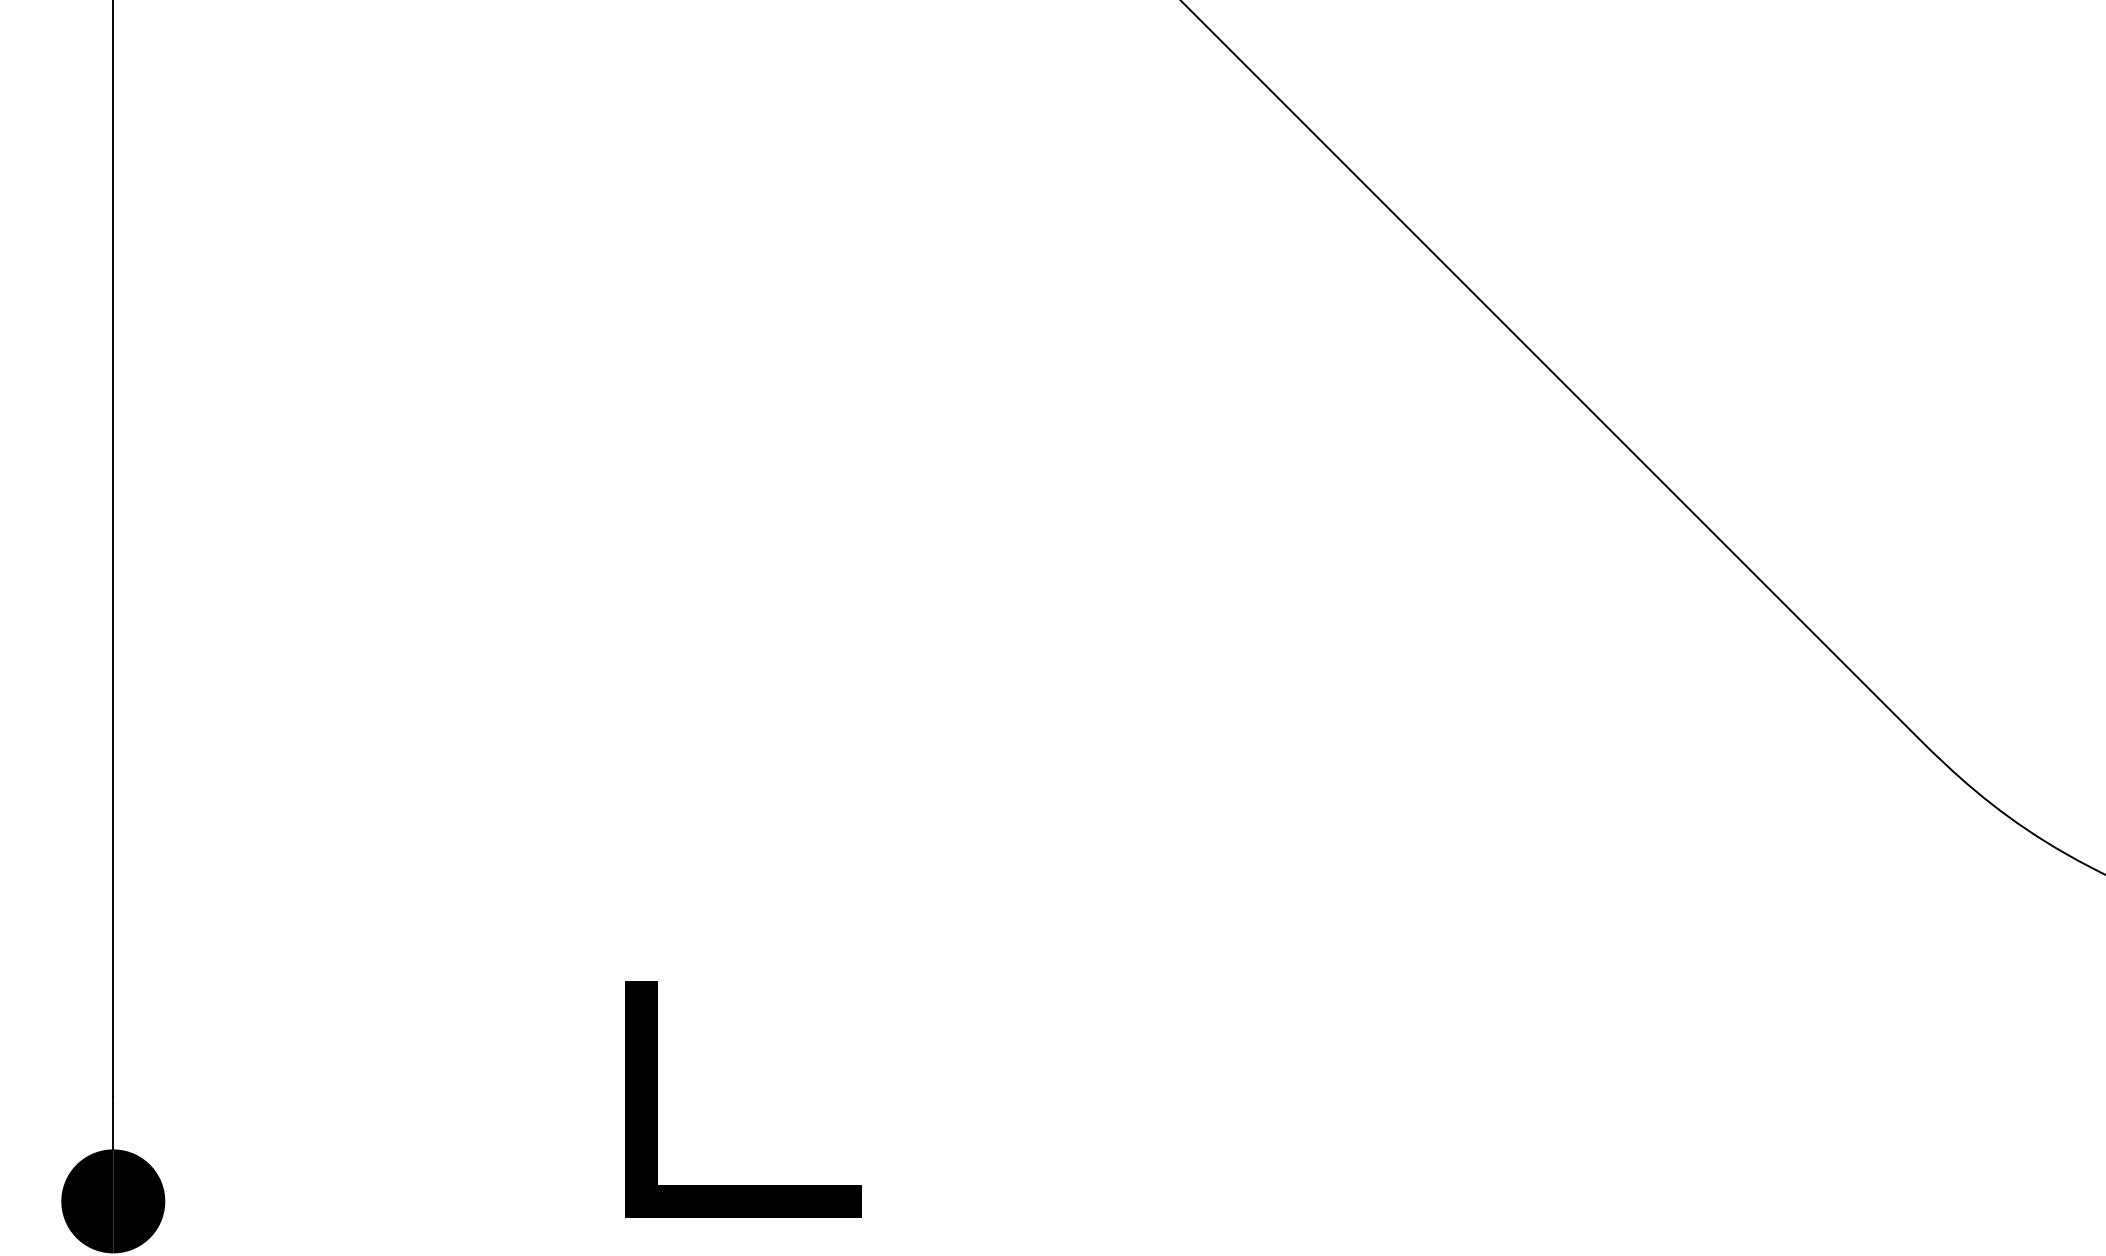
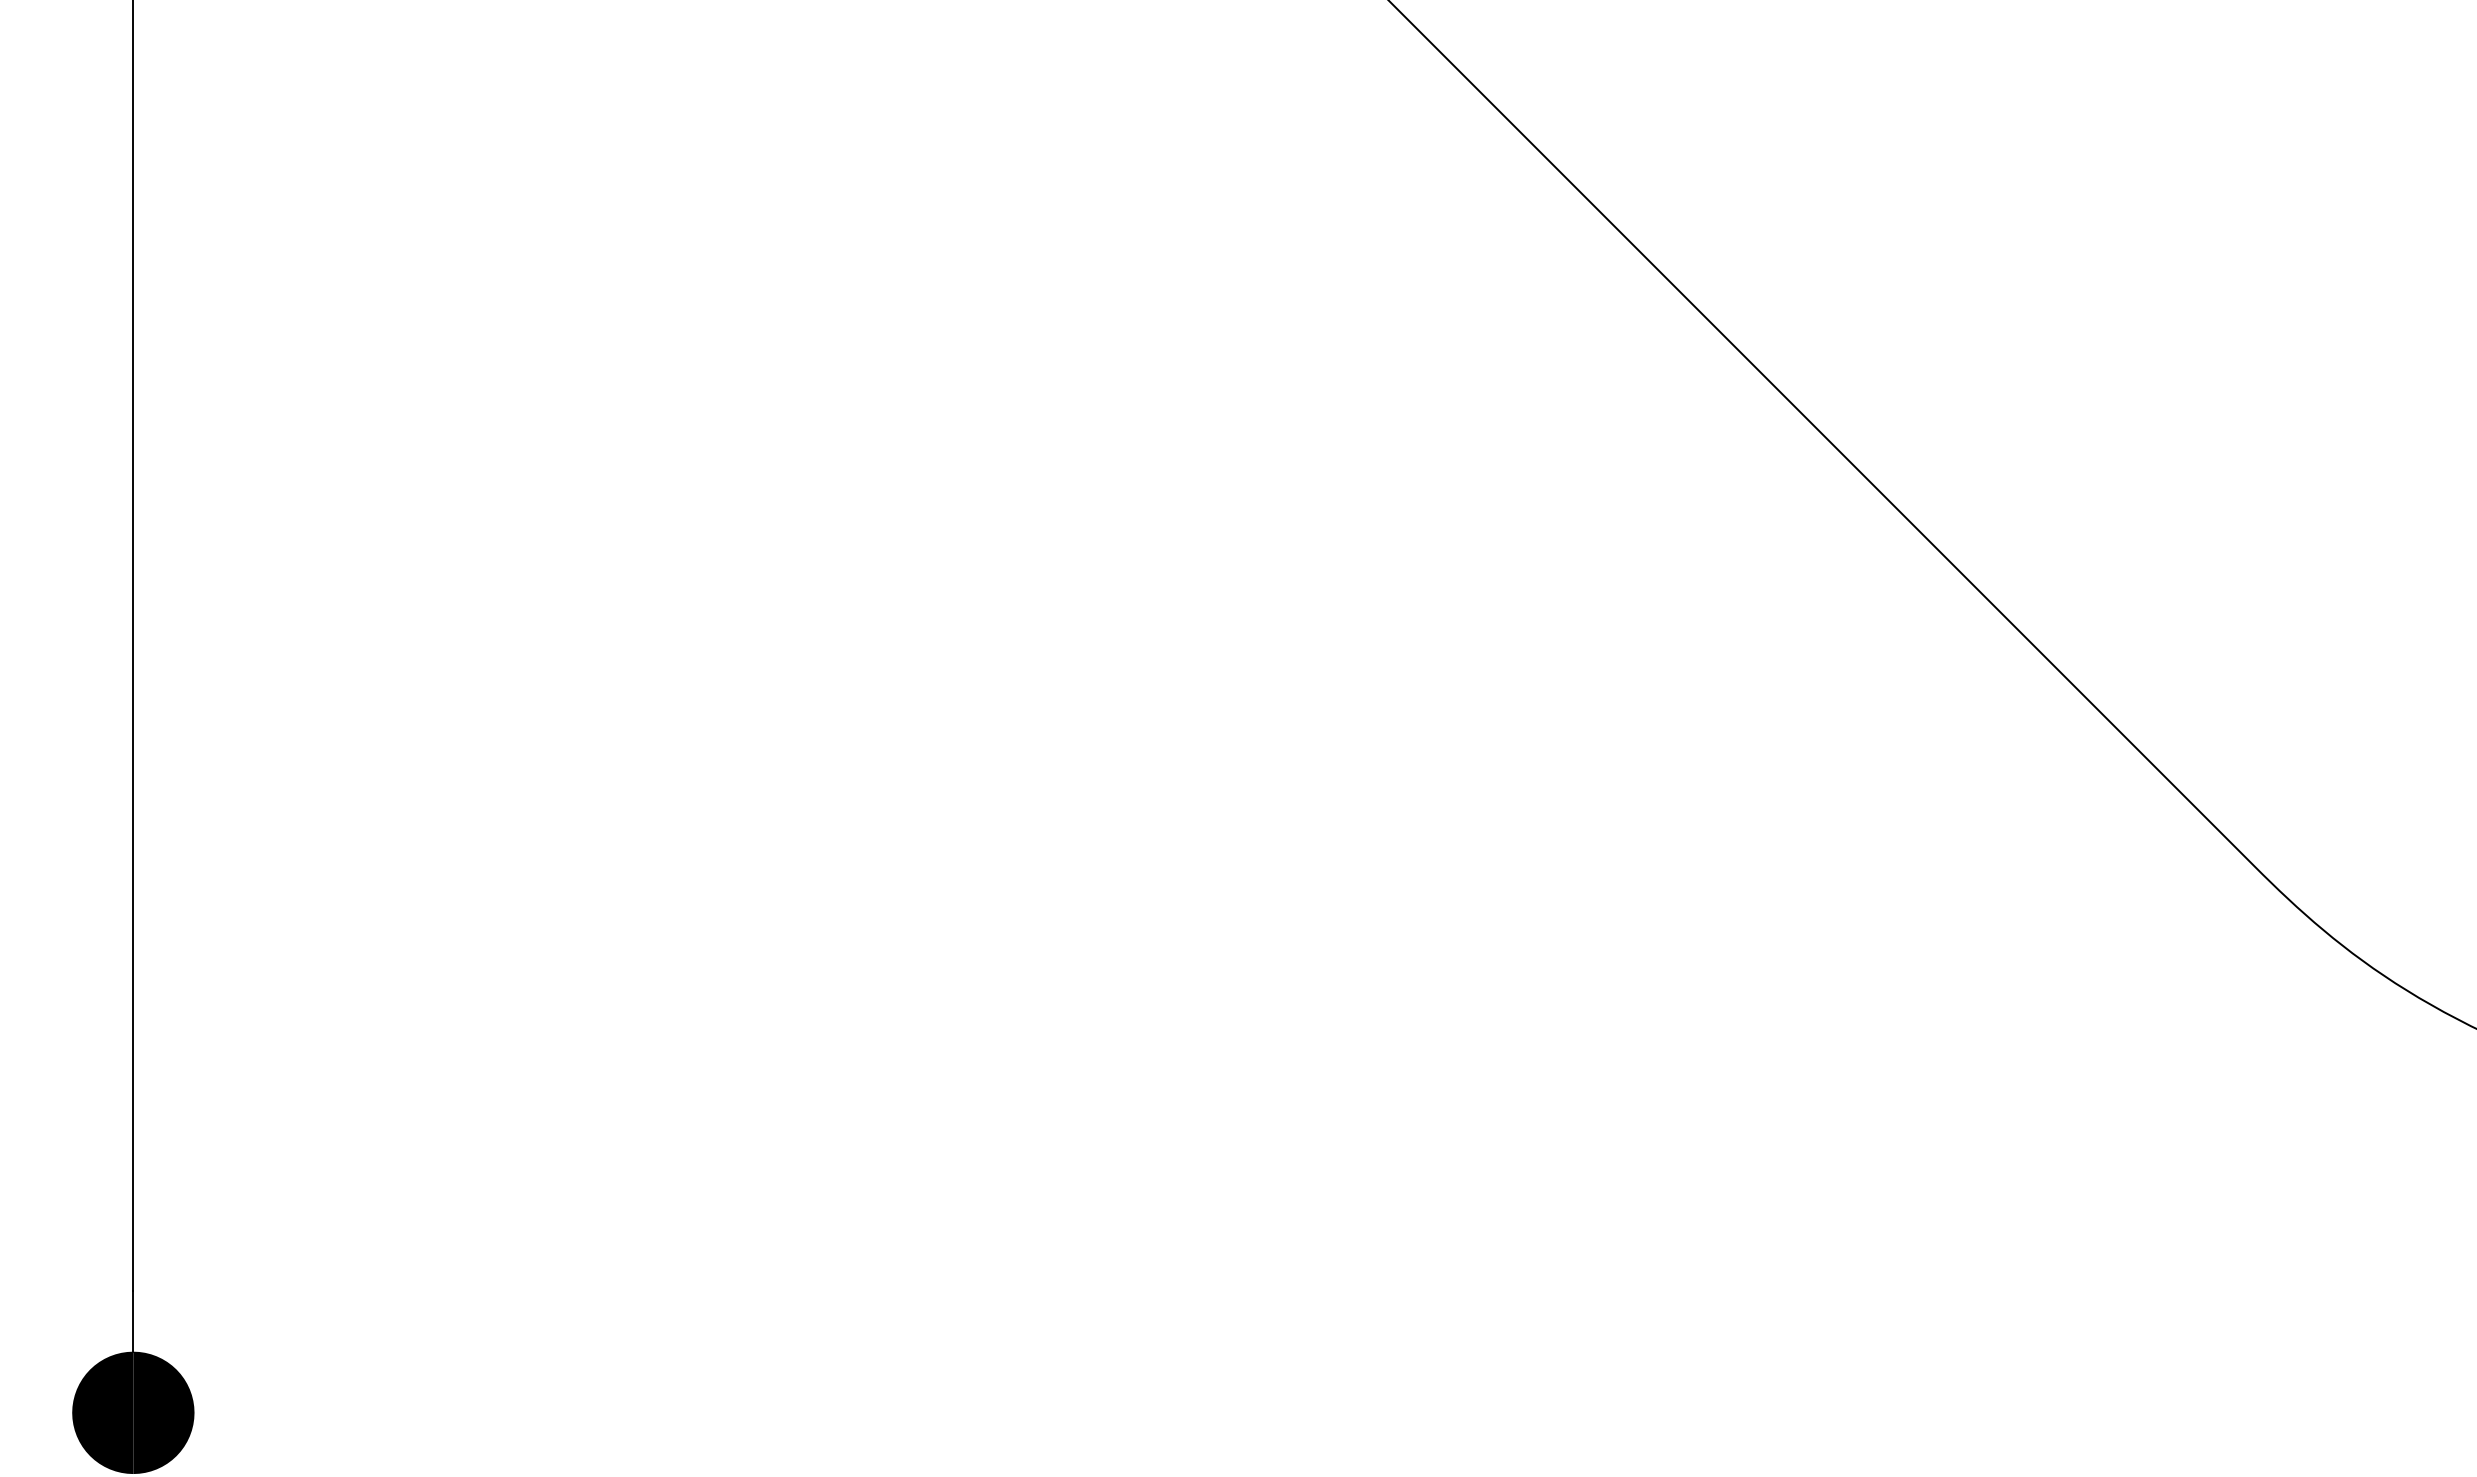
line: (657, 1099) -> (773, 1292), removed

